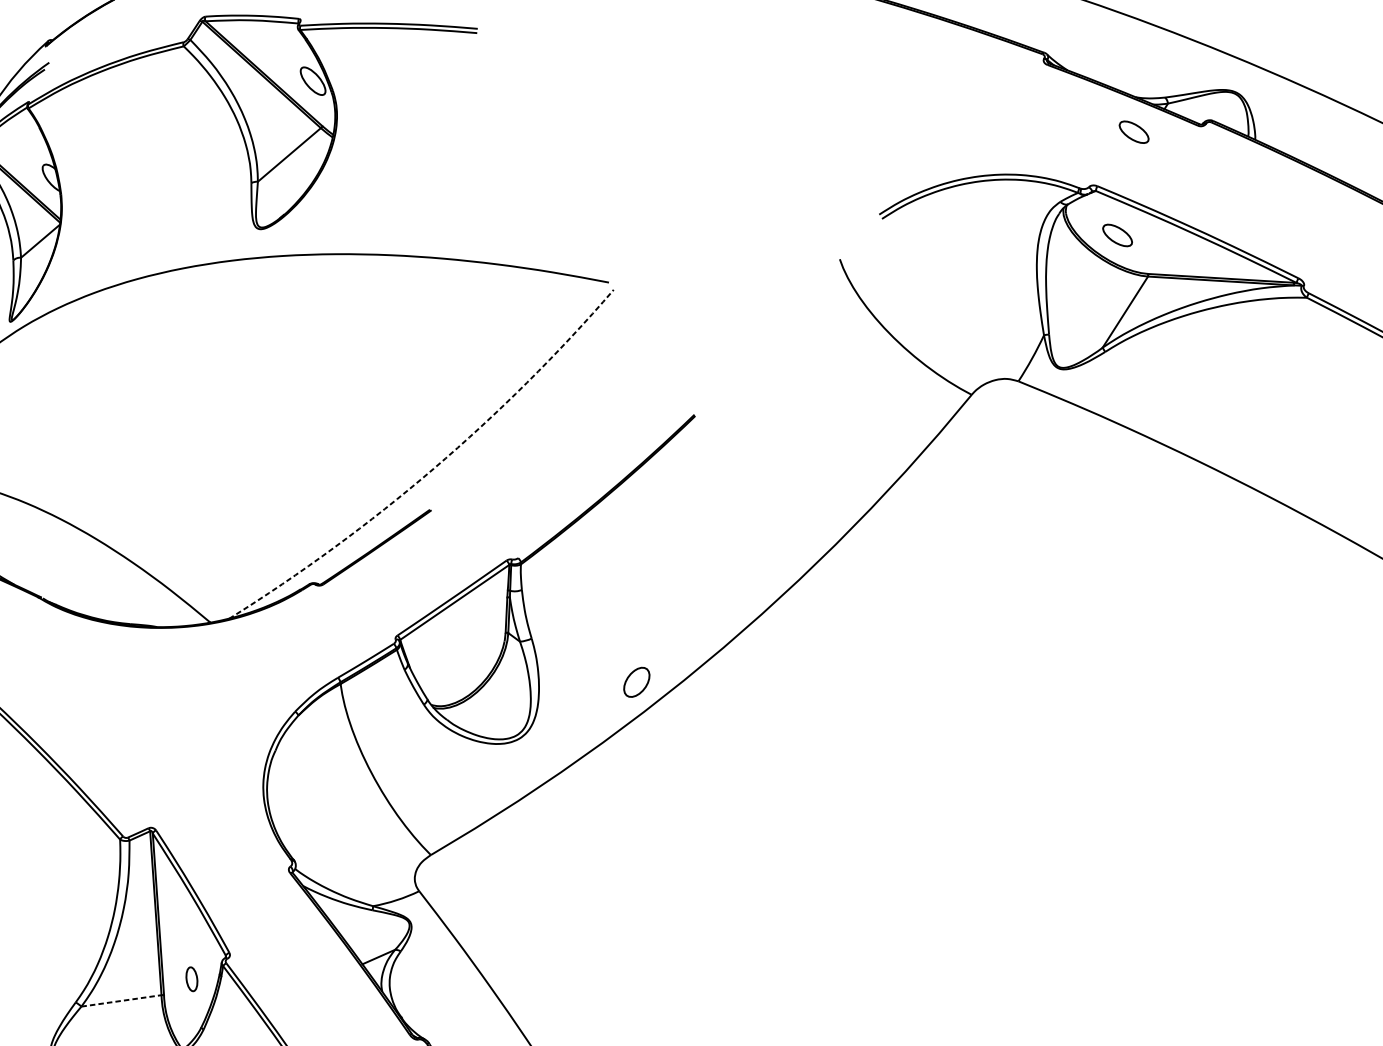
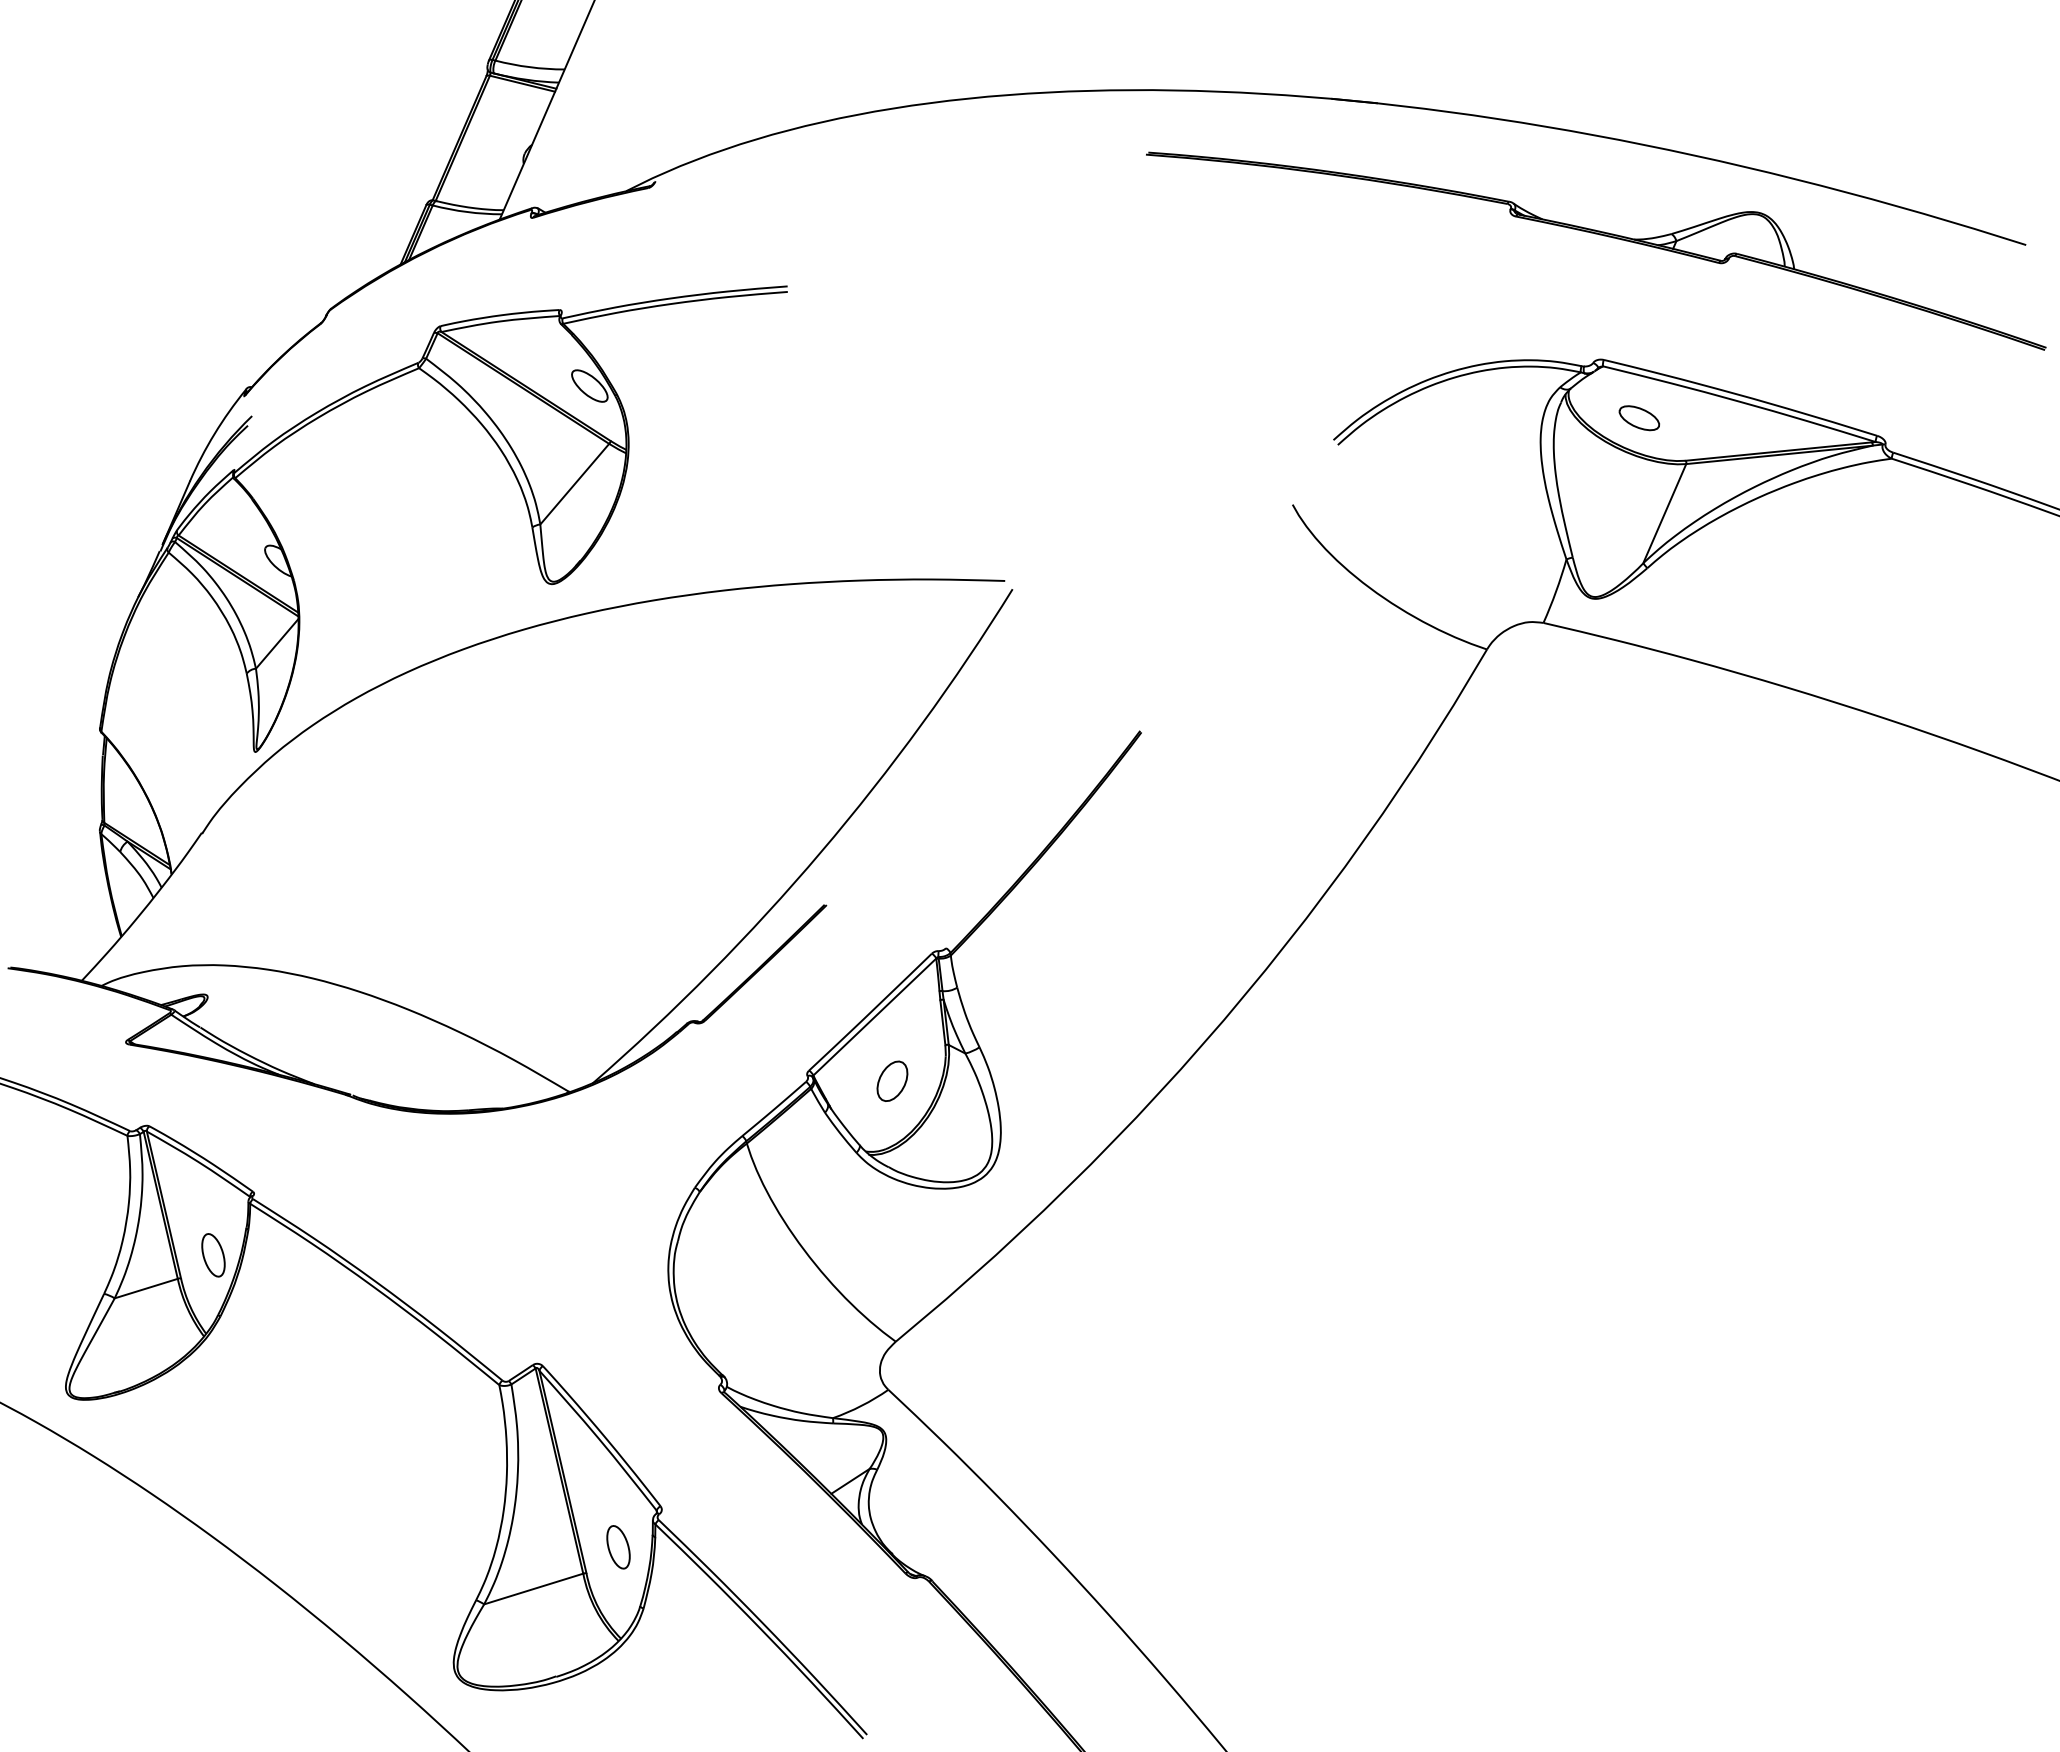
part: (1134, 132) -> (1639, 284), removed
arc: (434, 469) -> (821, 852), dashed -> solid
part: (636, 681) -> (892, 1080), moved
part: (191, 979) -> (618, 1547), size x1.43
line: (121, 1001) -> (533, 1589), dashed -> solid

